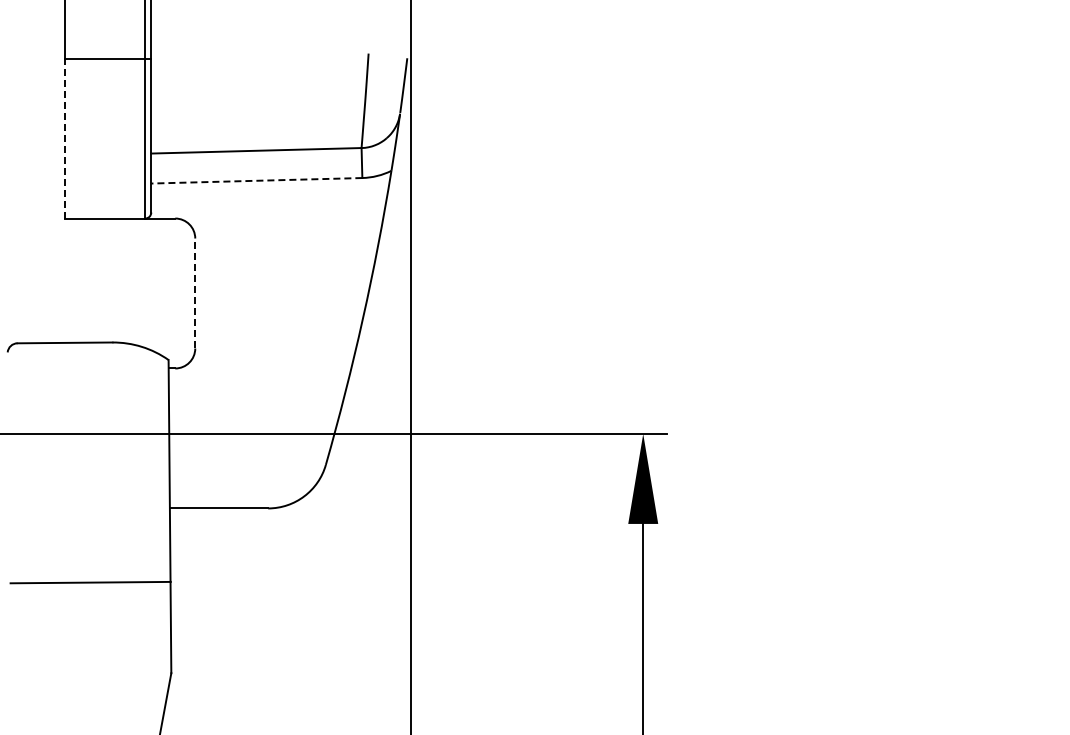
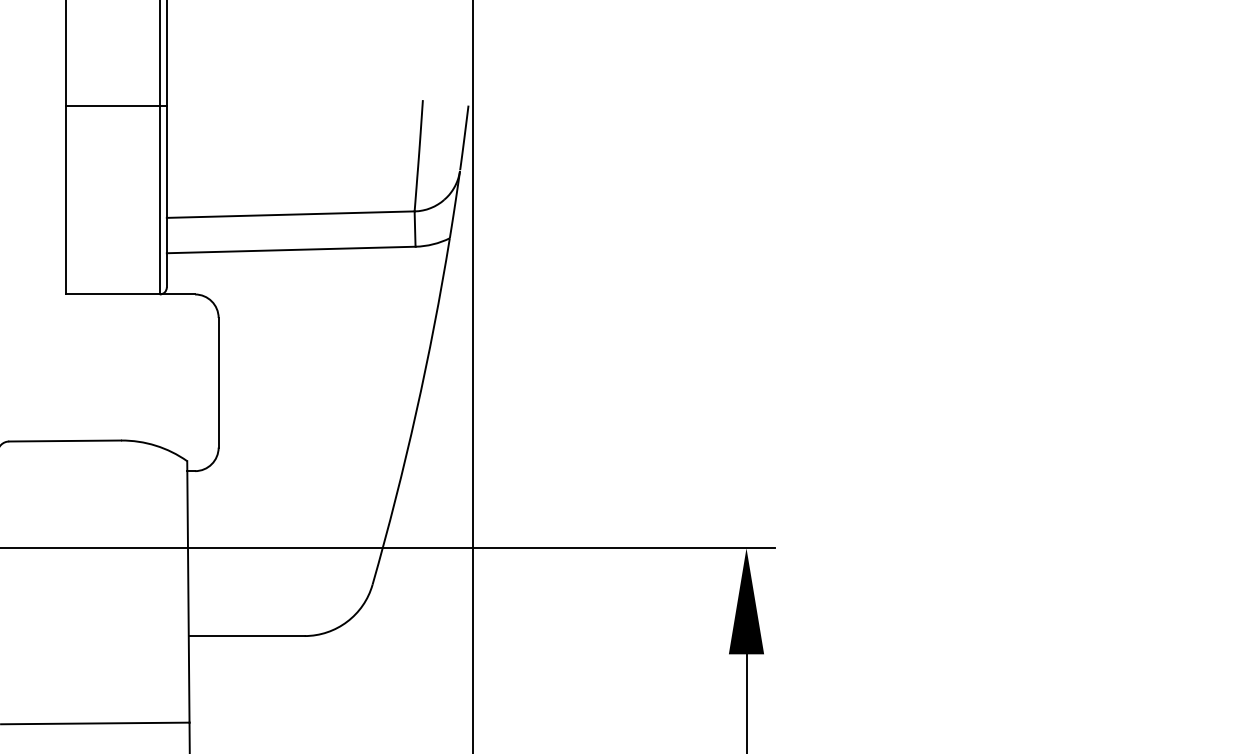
line: (65, 138) -> (65, 200), dashed -> solid
line: (256, 180) -> (290, 249), dashed -> solid
line: (195, 293) -> (218, 382), dashed -> solid

